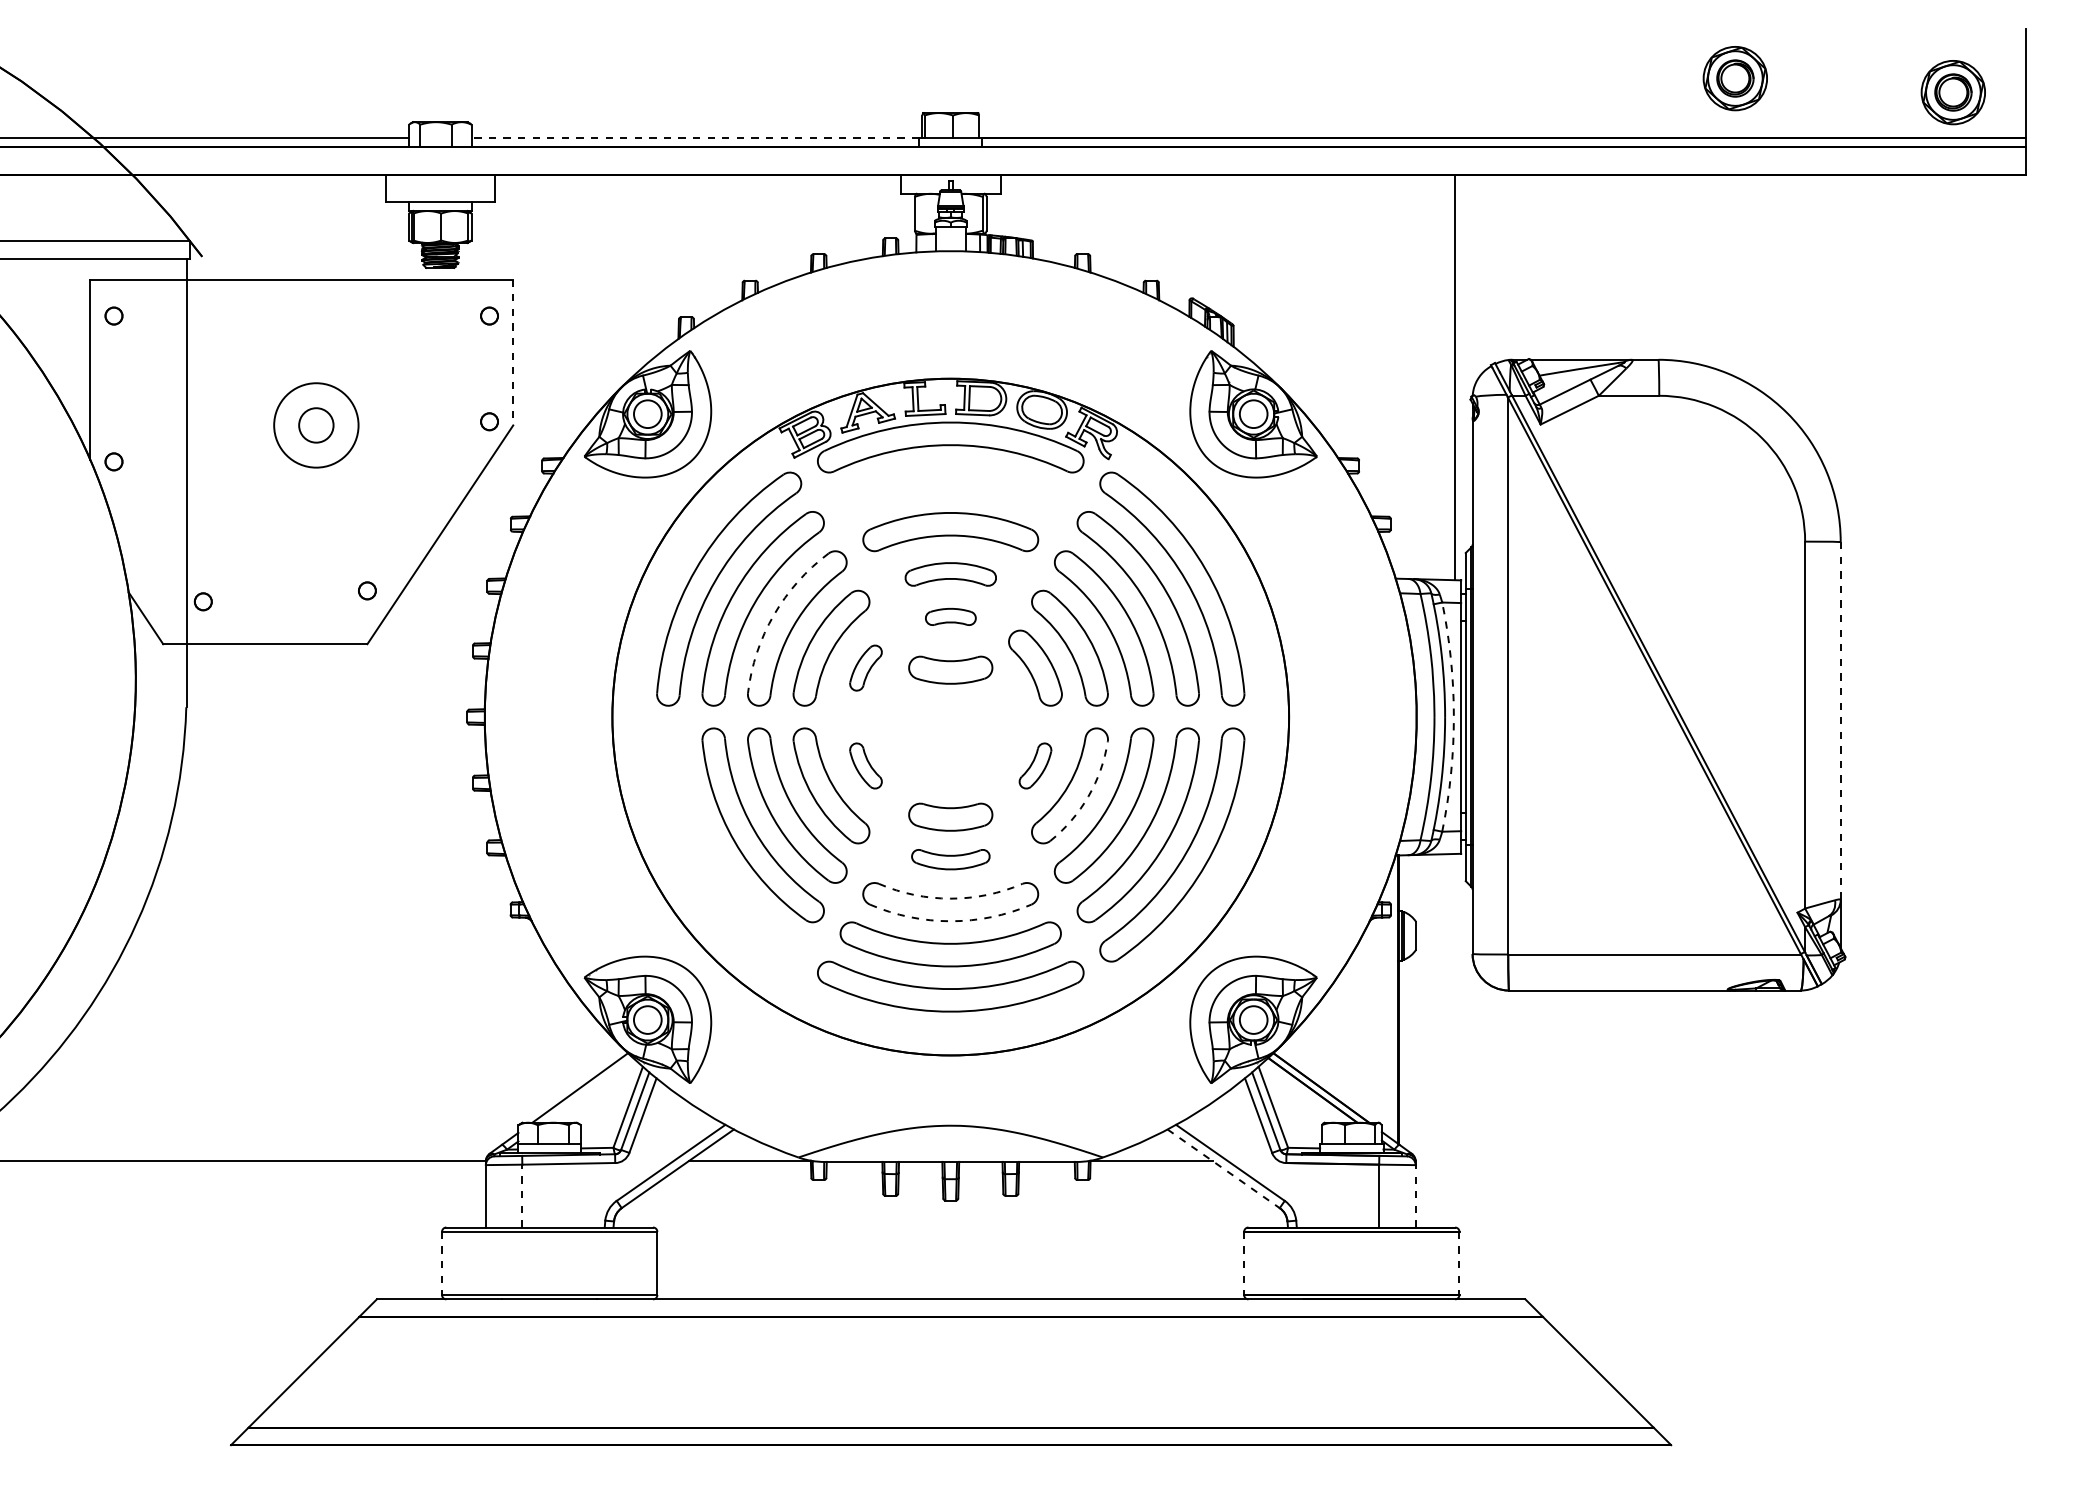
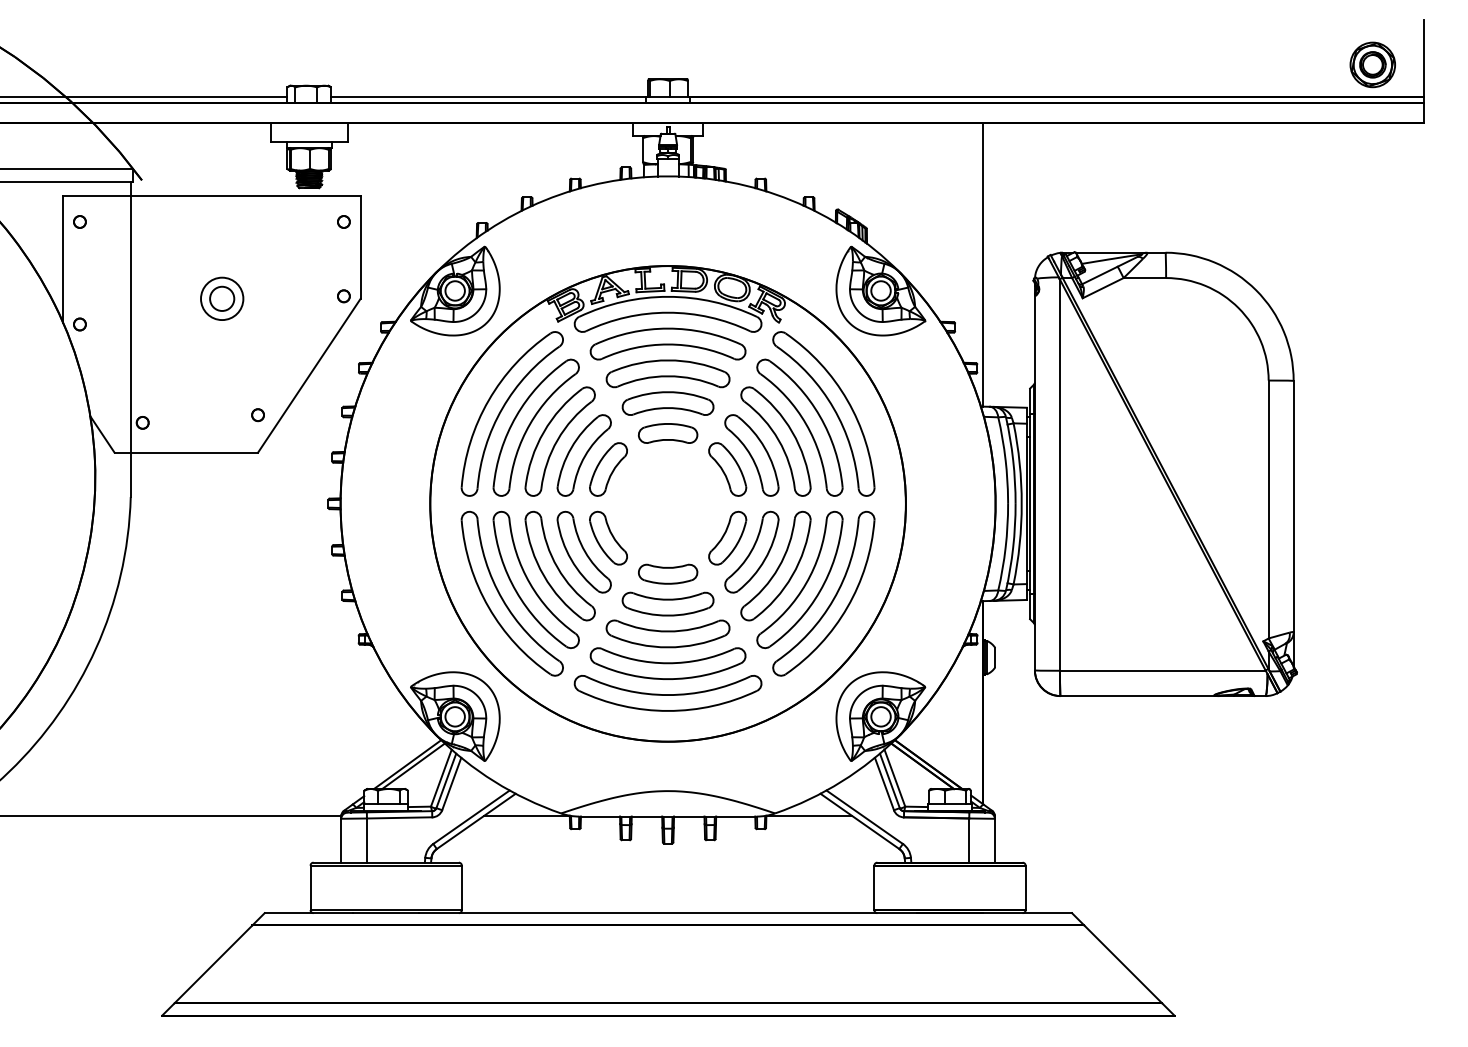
part: (1734, 78) -> (1219, 55), removed
line: (695, 138) -> (488, 97), dashed -> solid
line: (513, 352) -> (360, 247), dashed -> solid
line: (1455, 376) -> (982, 264), moved
circle: (316, 425) -> (222, 298), size x0.71
part: (950, 489) -> (667, 343), added
part: (950, 574) -> (667, 403), size x1.43
arc: (773, 615) -> (543, 432), dashed -> solid
part: (950, 616) -> (667, 433), size x1.67
part: (865, 667) -> (608, 469), size x1.67
part: (950, 669) -> (667, 470), removed
arc: (1453, 717) -> (1021, 504), dashed -> solid
line: (1840, 720) -> (1293, 506), dashed -> solid
part: (865, 765) -> (608, 537), size x1.67
part: (1035, 765) -> (727, 537), size x1.67
arc: (1088, 796) -> (764, 559), dashed -> solid
part: (717, 854) -> (504, 600), added
part: (950, 859) -> (667, 603), size x1.67
arc: (950, 898) -> (667, 631), dashed -> solid
arc: (950, 921) -> (667, 647), dashed -> solid
line: (588, 1090) -> (413, 766), added
line: (1224, 1169) -> (860, 821), dashed -> solid
line: (522, 1195) -> (367, 840), dashed -> solid
line: (1415, 1195) -> (994, 840), dashed -> solid
line: (442, 1263) -> (310, 887), dashed -> solid
line: (1244, 1263) -> (874, 887), dashed -> solid
line: (1459, 1263) -> (1025, 887), dashed -> solid

